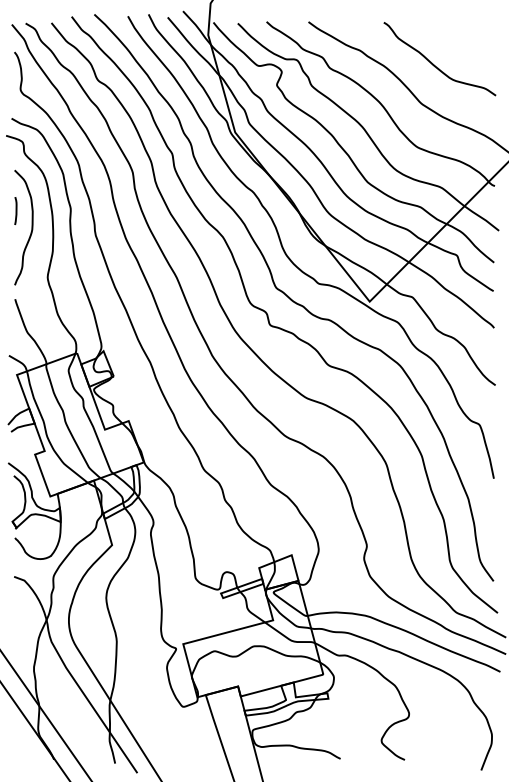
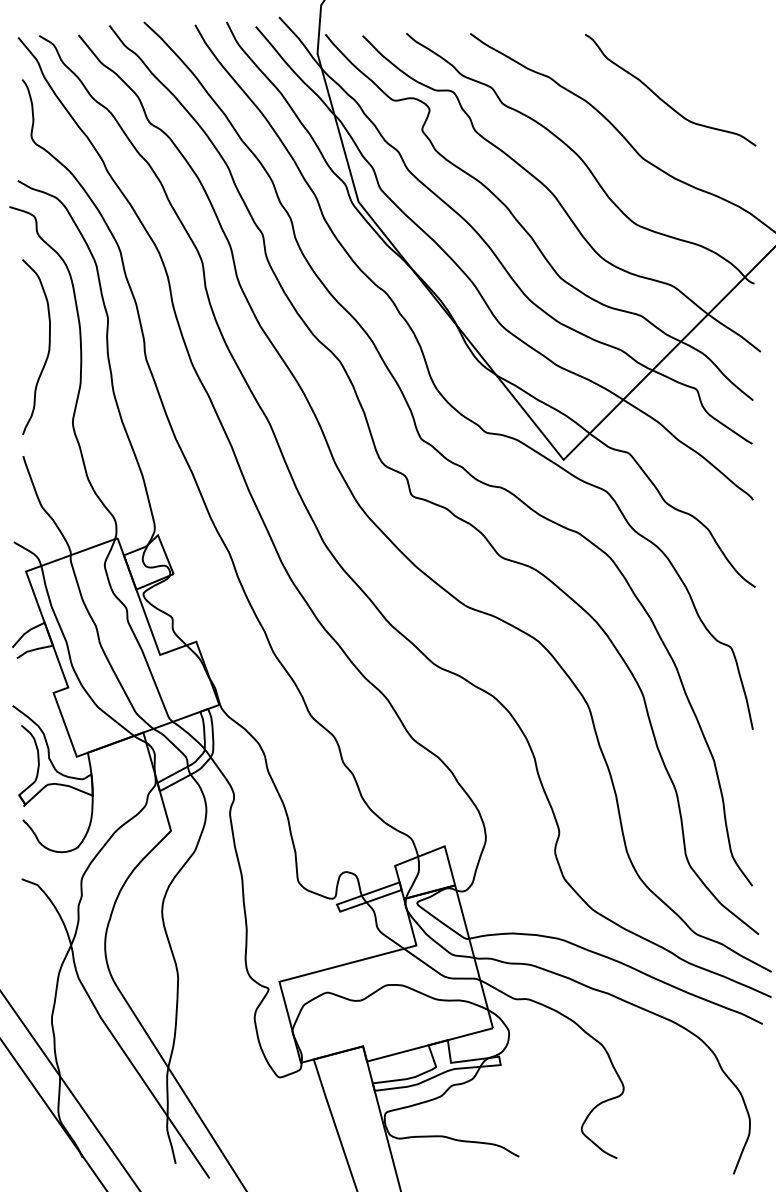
line: (15, 210) -> (23, 320), removed

